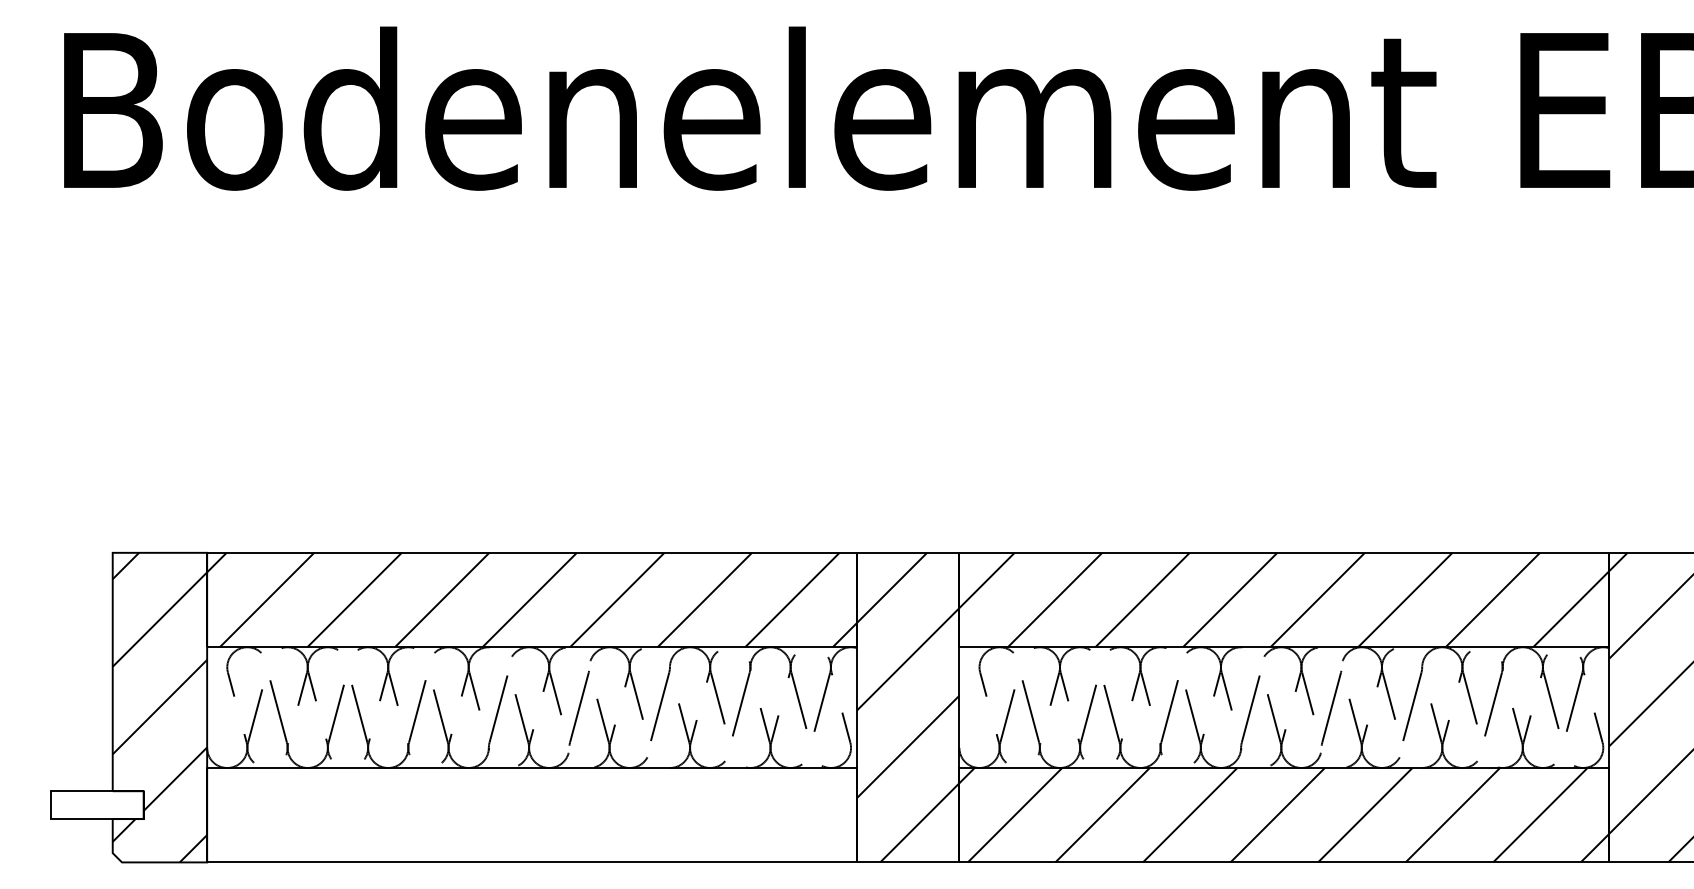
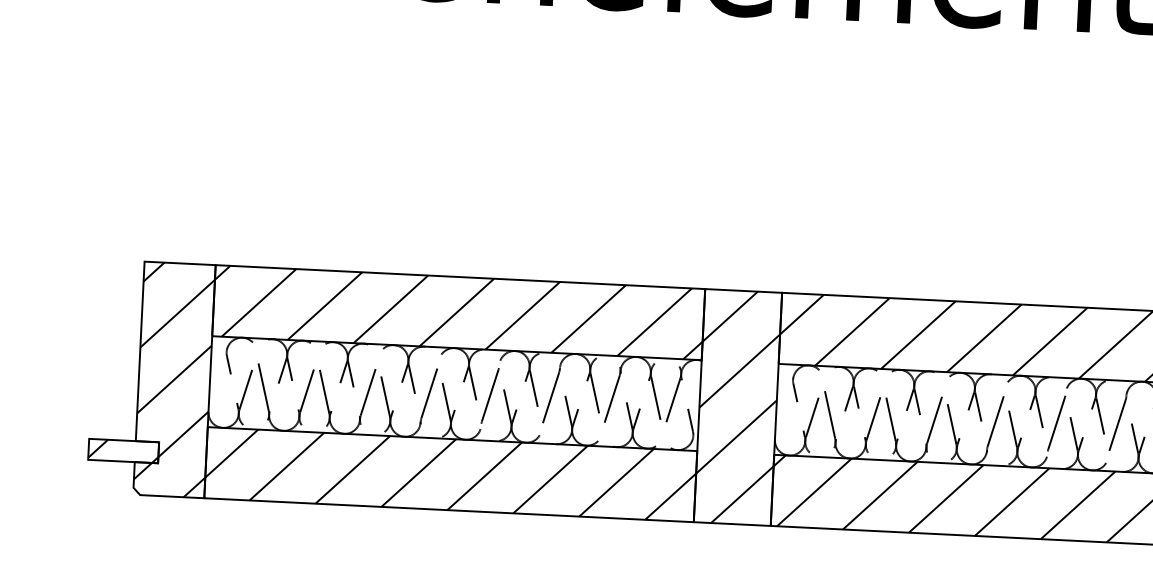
hatch: (96, 805) -> (123, 451), added
hatch: (532, 814) -> (451, 474), added

